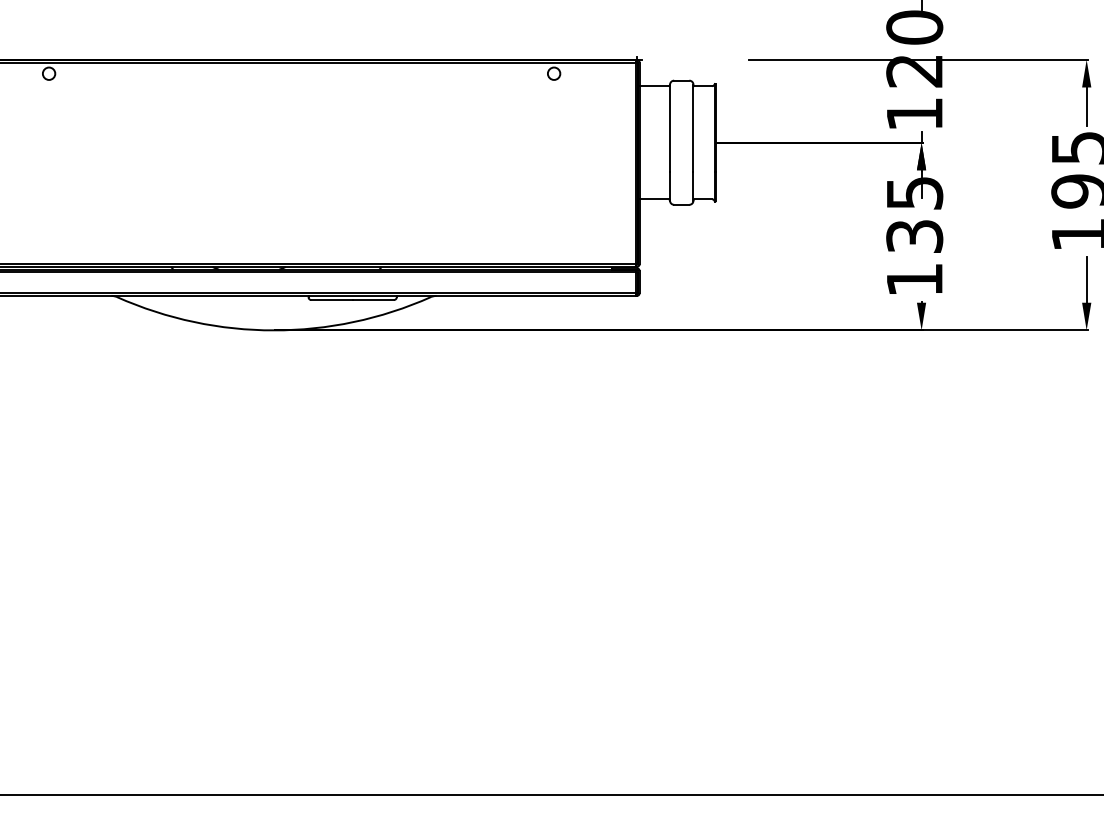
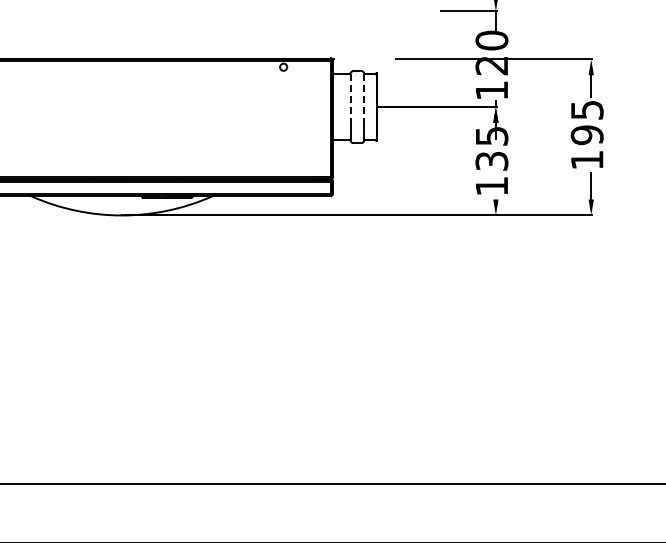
line: (669, 129) -> (350, 99), solid -> dashed
line: (694, 129) -> (364, 99), solid -> dashed

